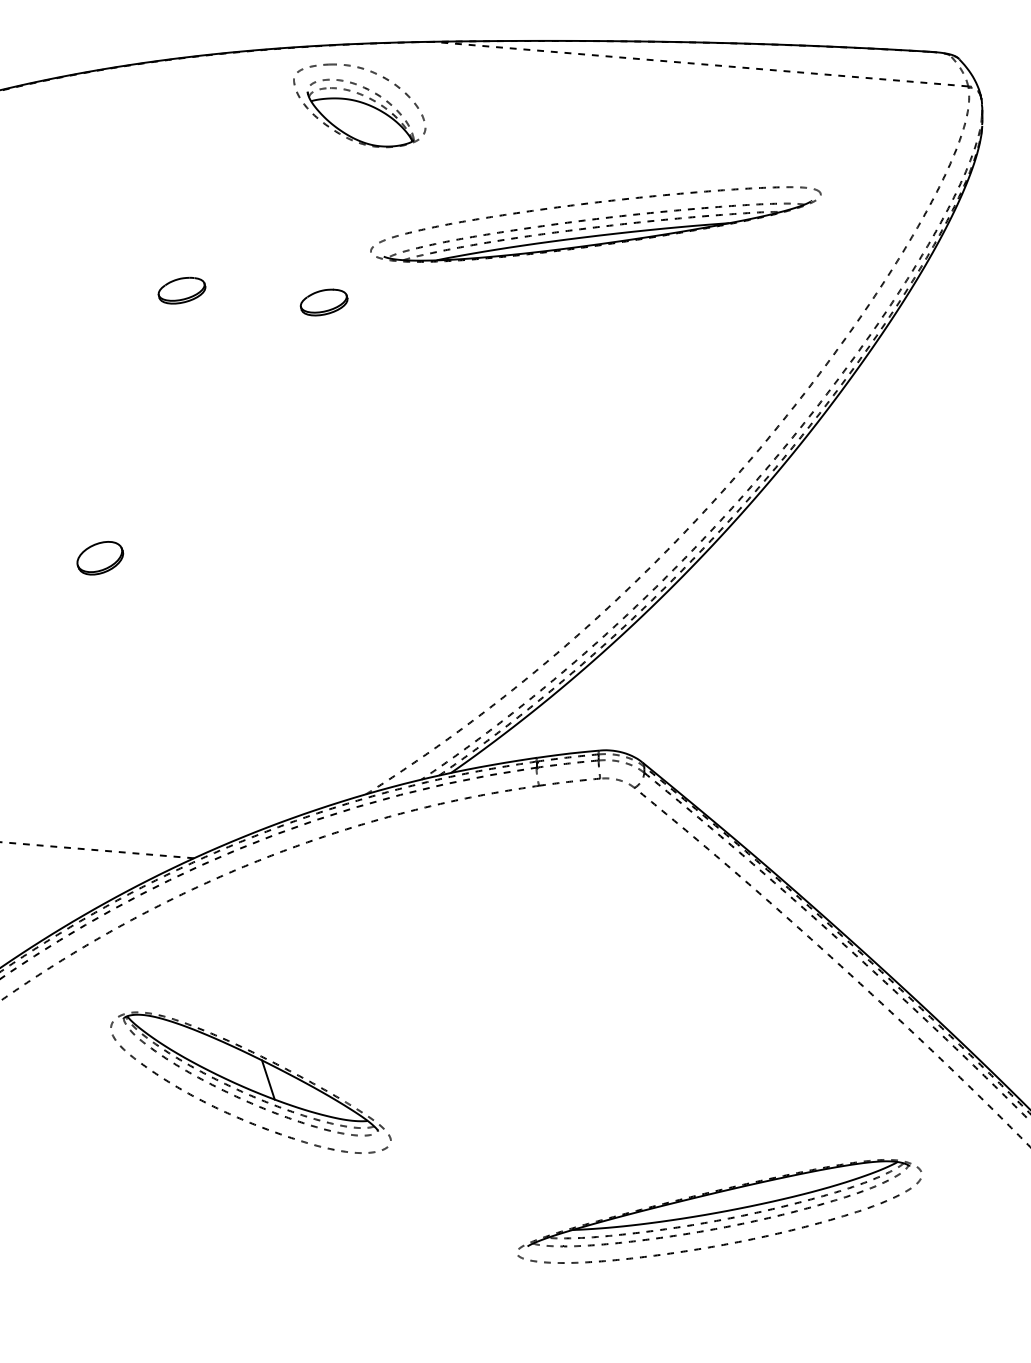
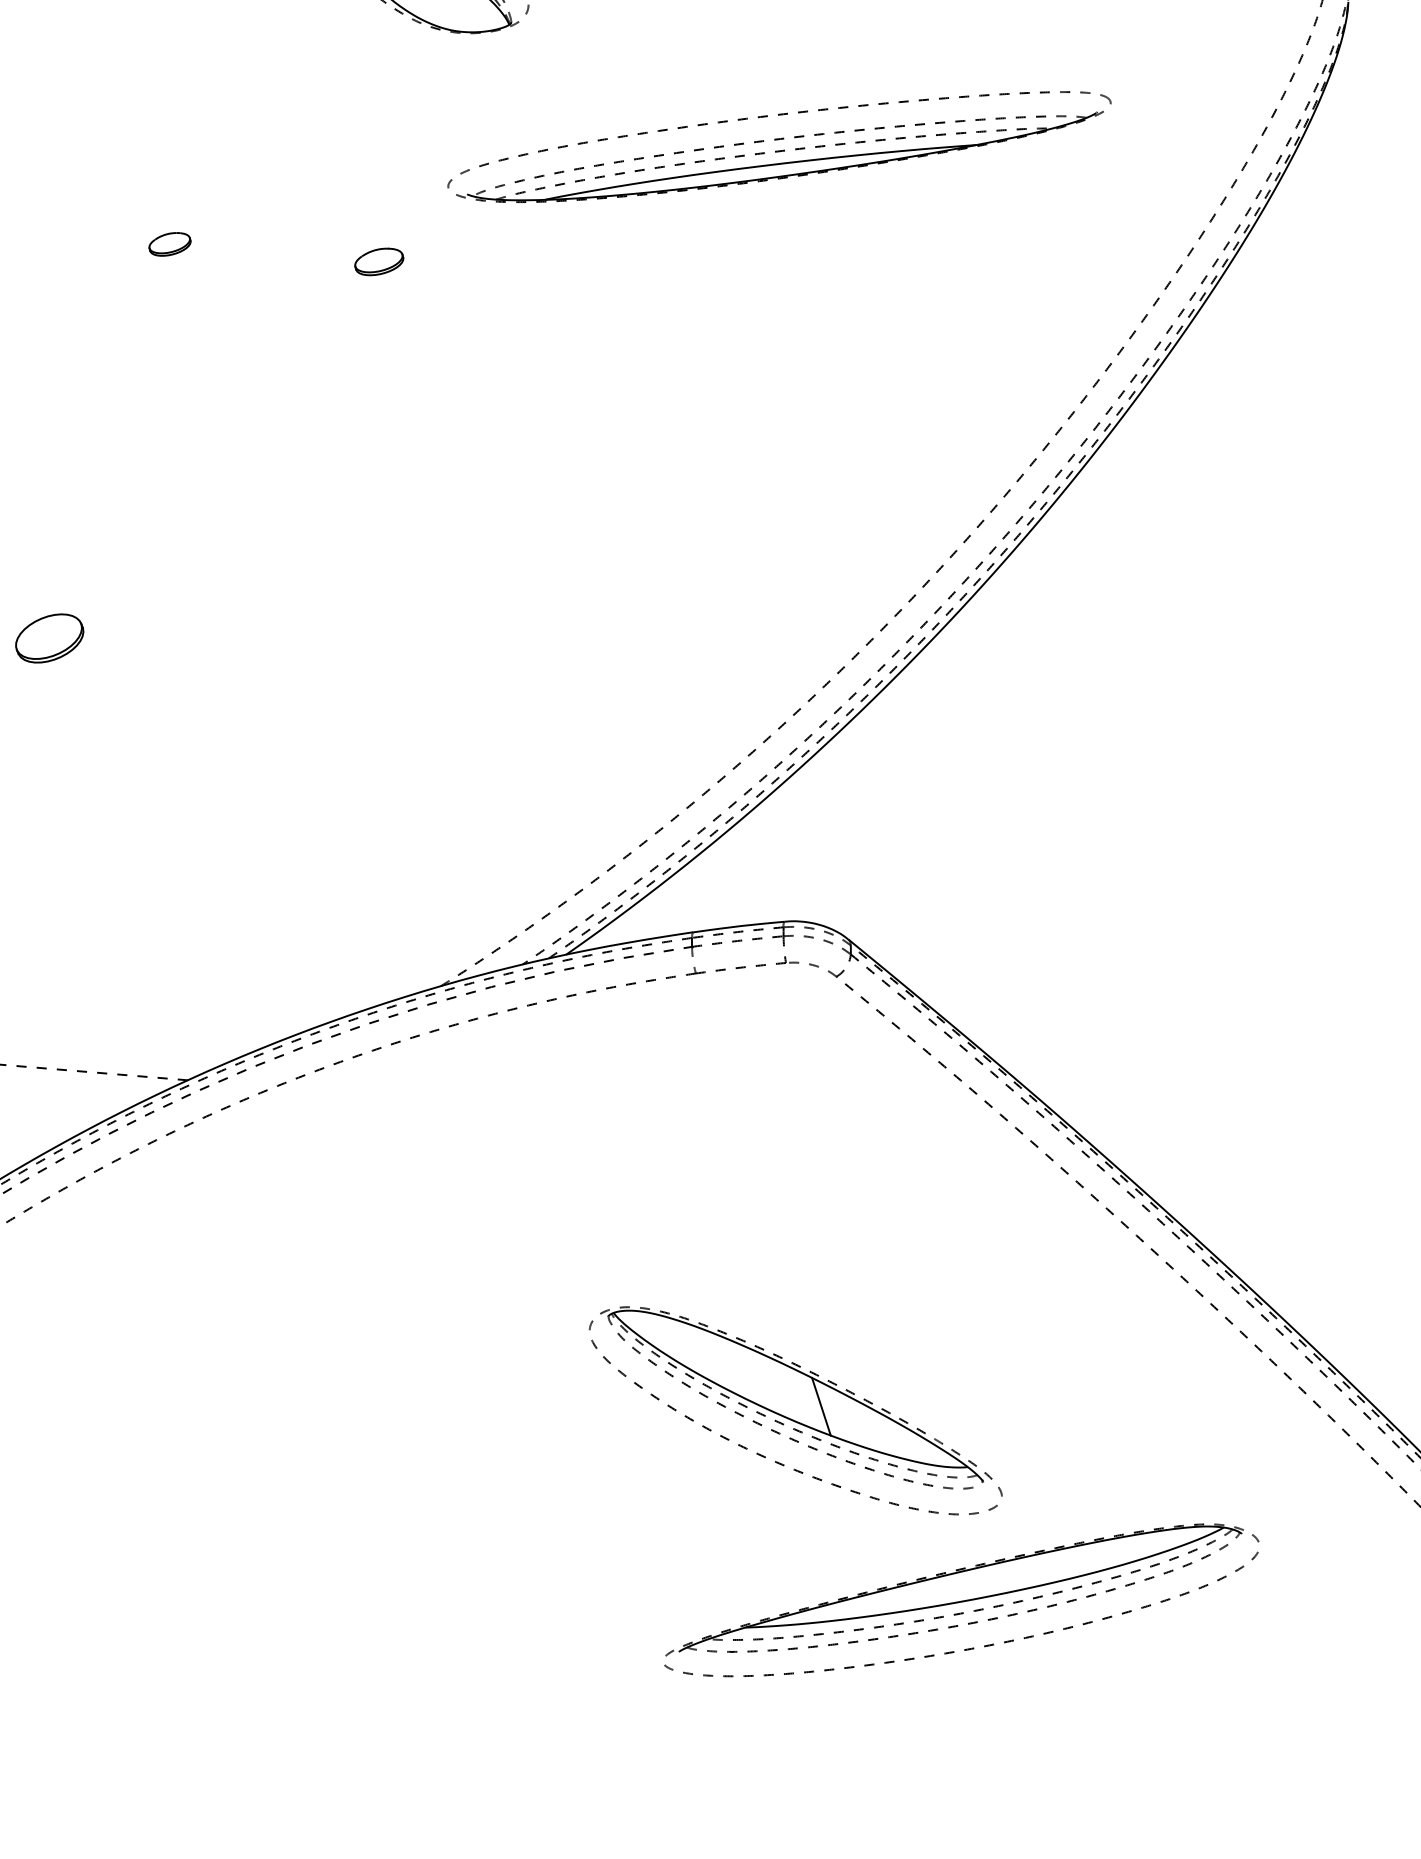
part: (181, 290) -> (169, 244), size x0.6
part: (323, 302) -> (378, 261), size x0.7
part: (250, 1082) -> (795, 1410), moved

